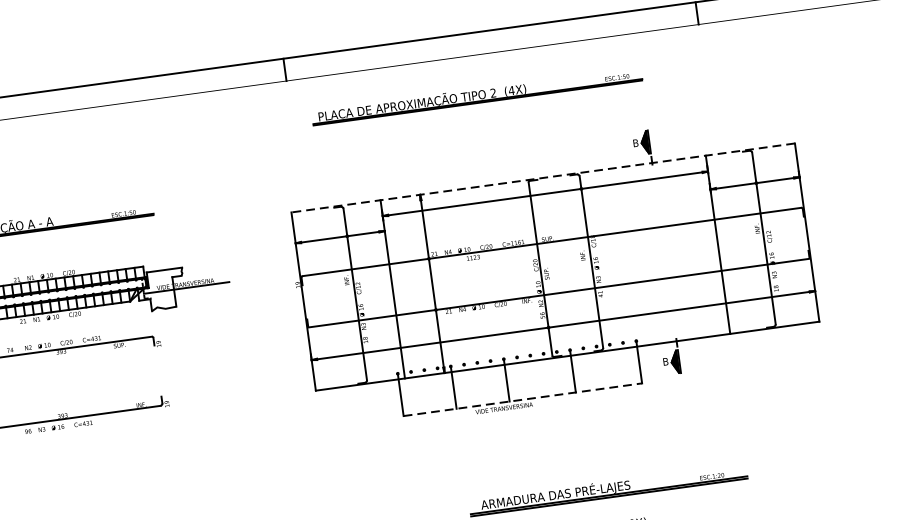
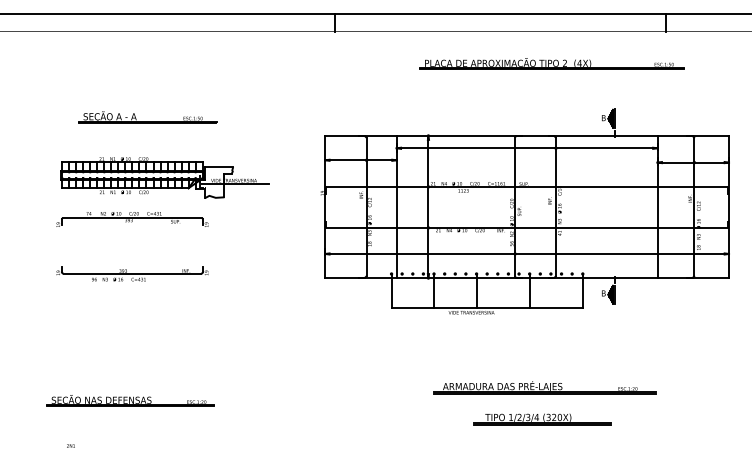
part: (476, 95) -> (551, 63), moved
line: (543, 177) -> (527, 135), dashed -> solid
line: (523, 399) -> (487, 307), dashed -> solid

